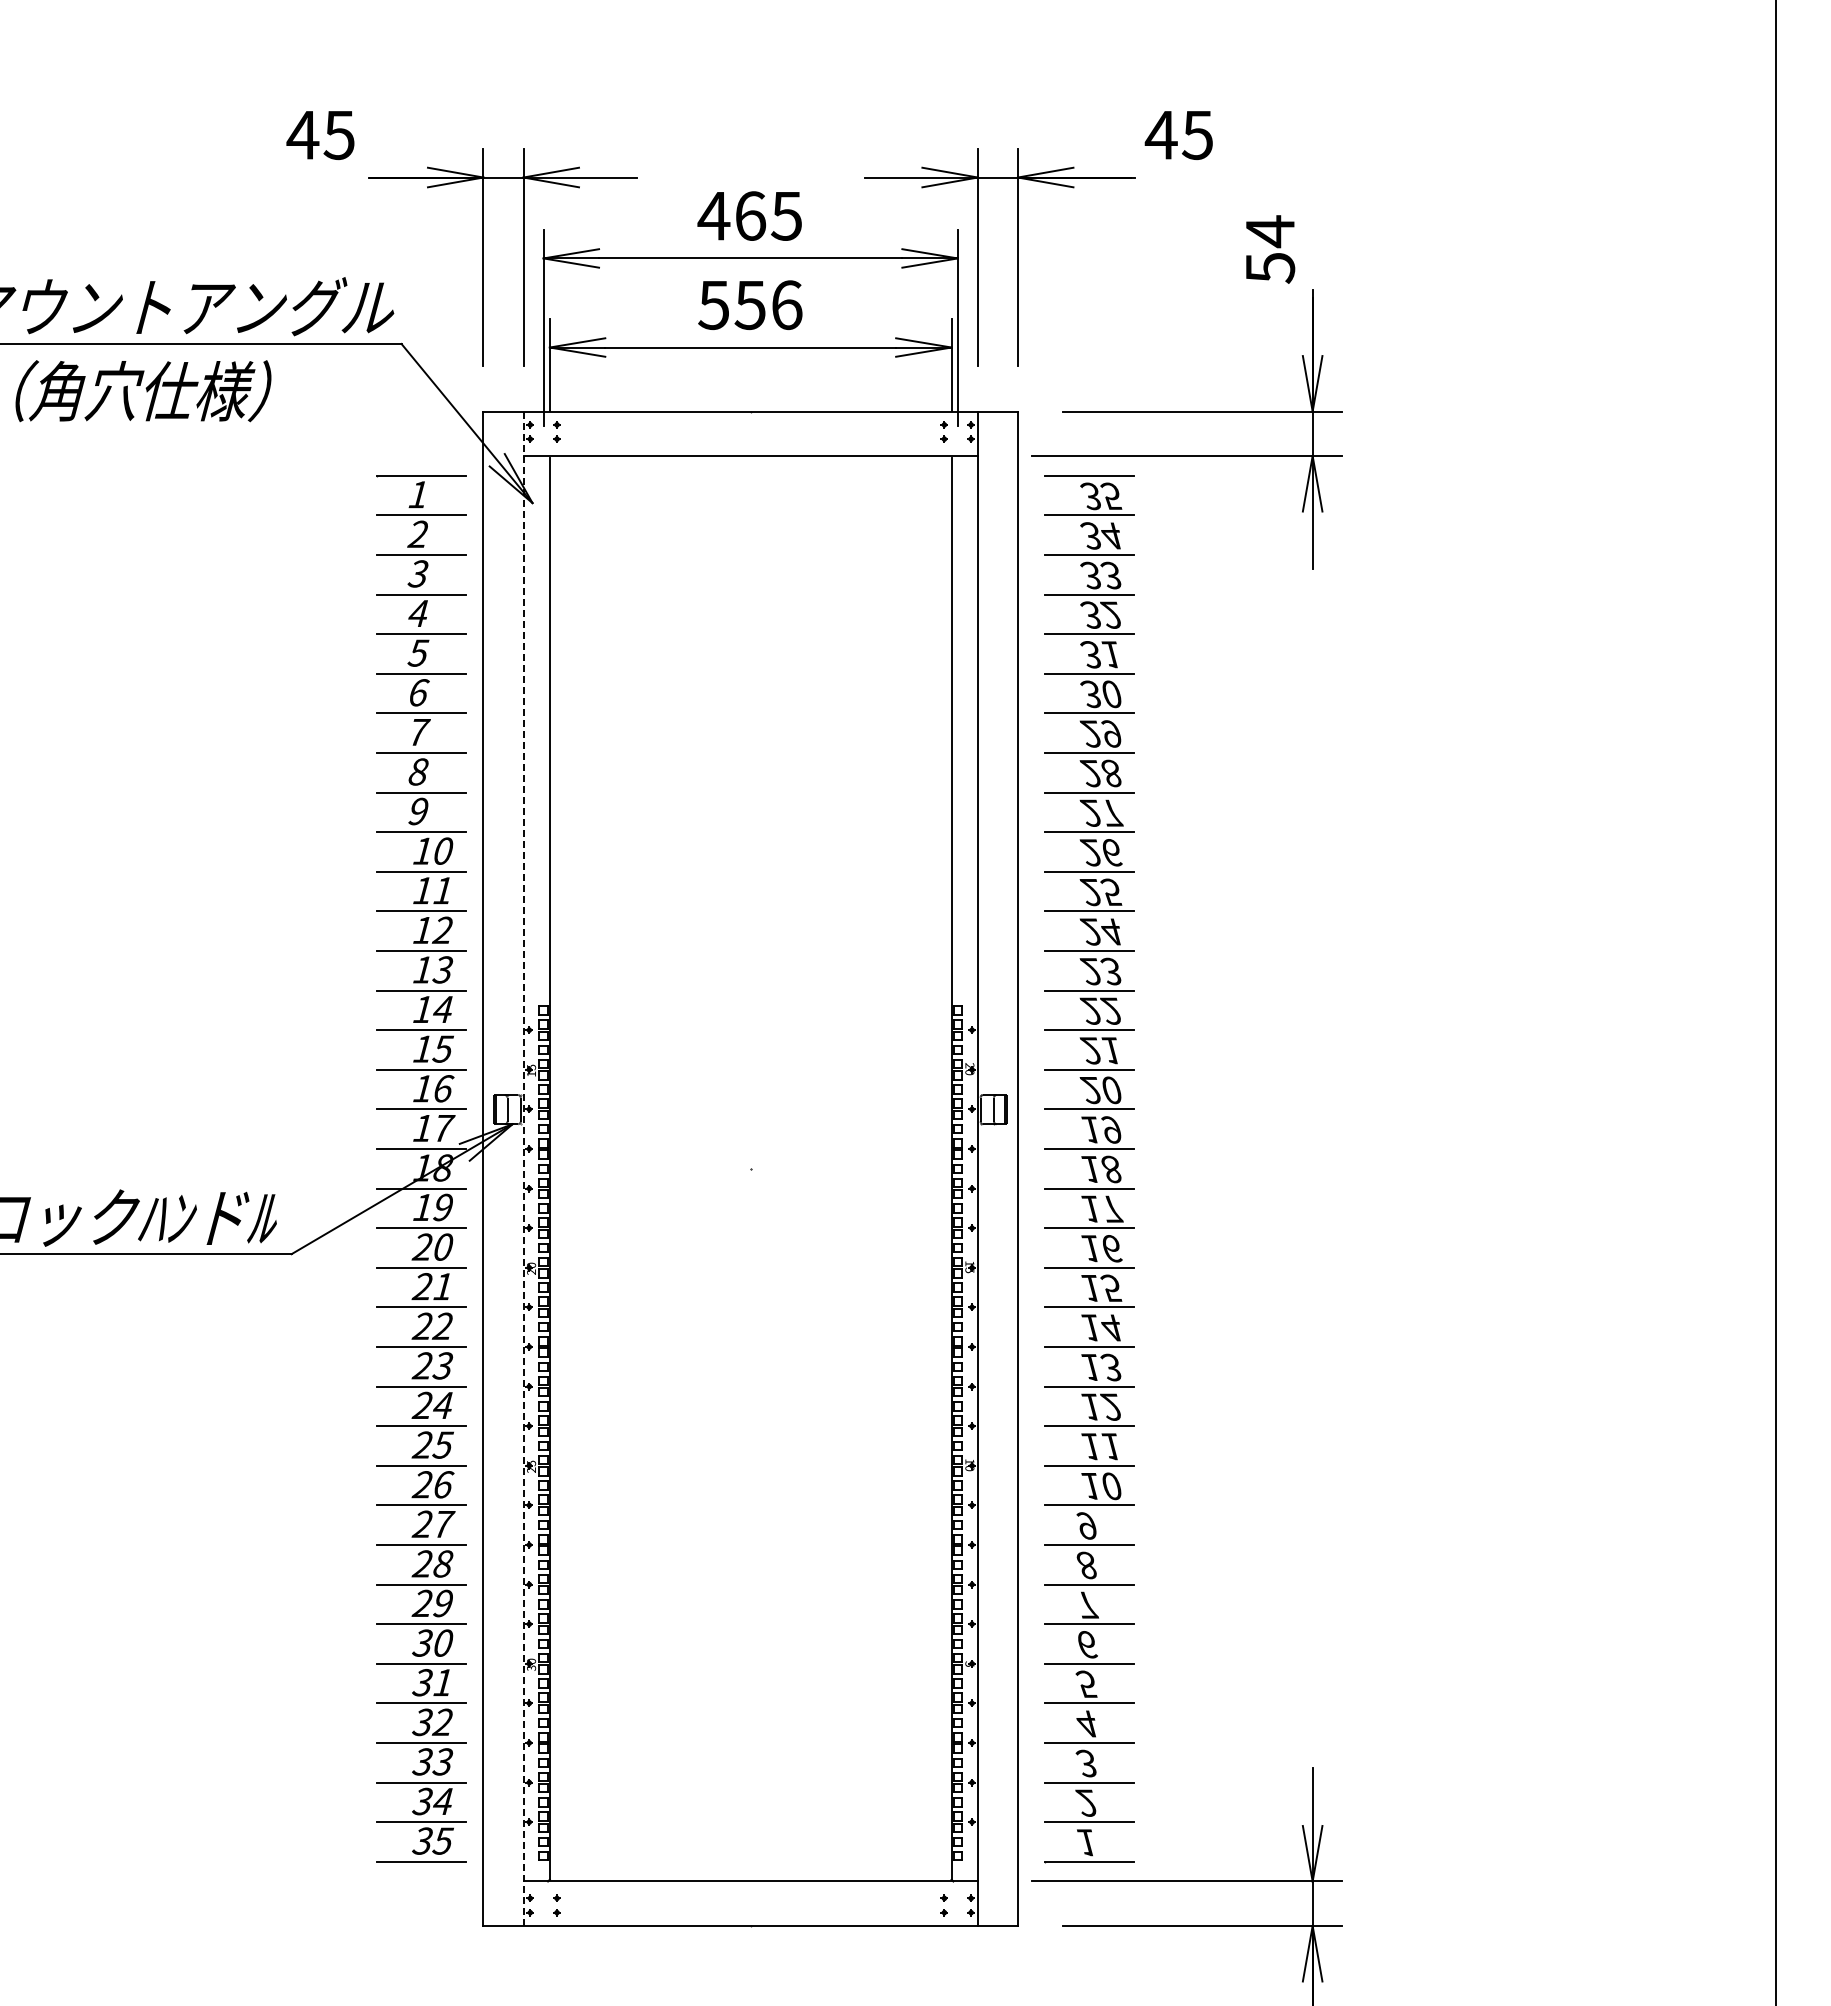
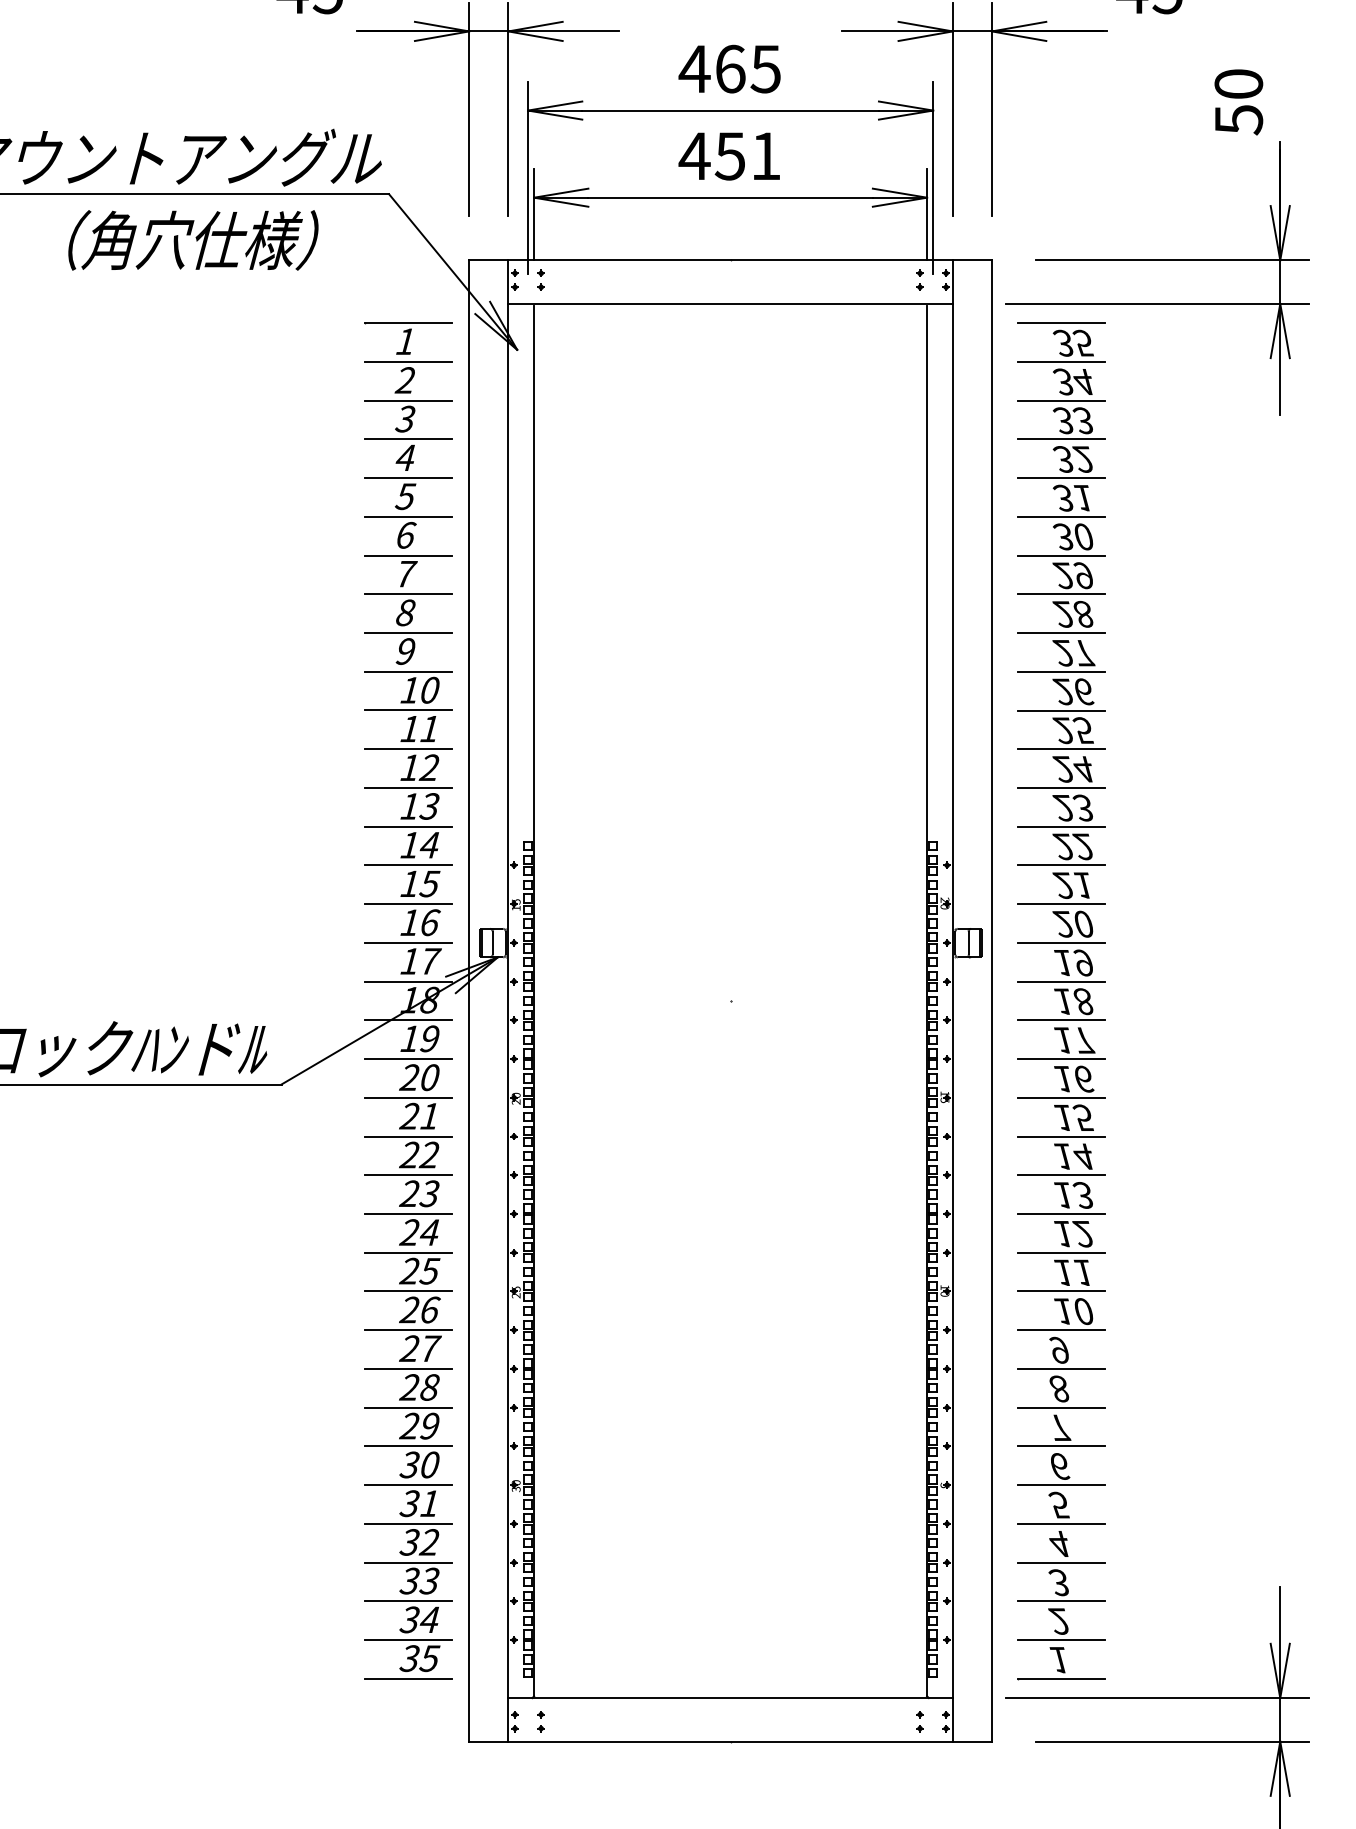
text: (1270, 231) -> (1239, 84), 54 -> 50
text: (749, 305) -> (729, 156), 556 -> 451
text: (143, 391) -> (193, 240), moved
line: (523, 1169) -> (508, 1001), dashed -> solid

